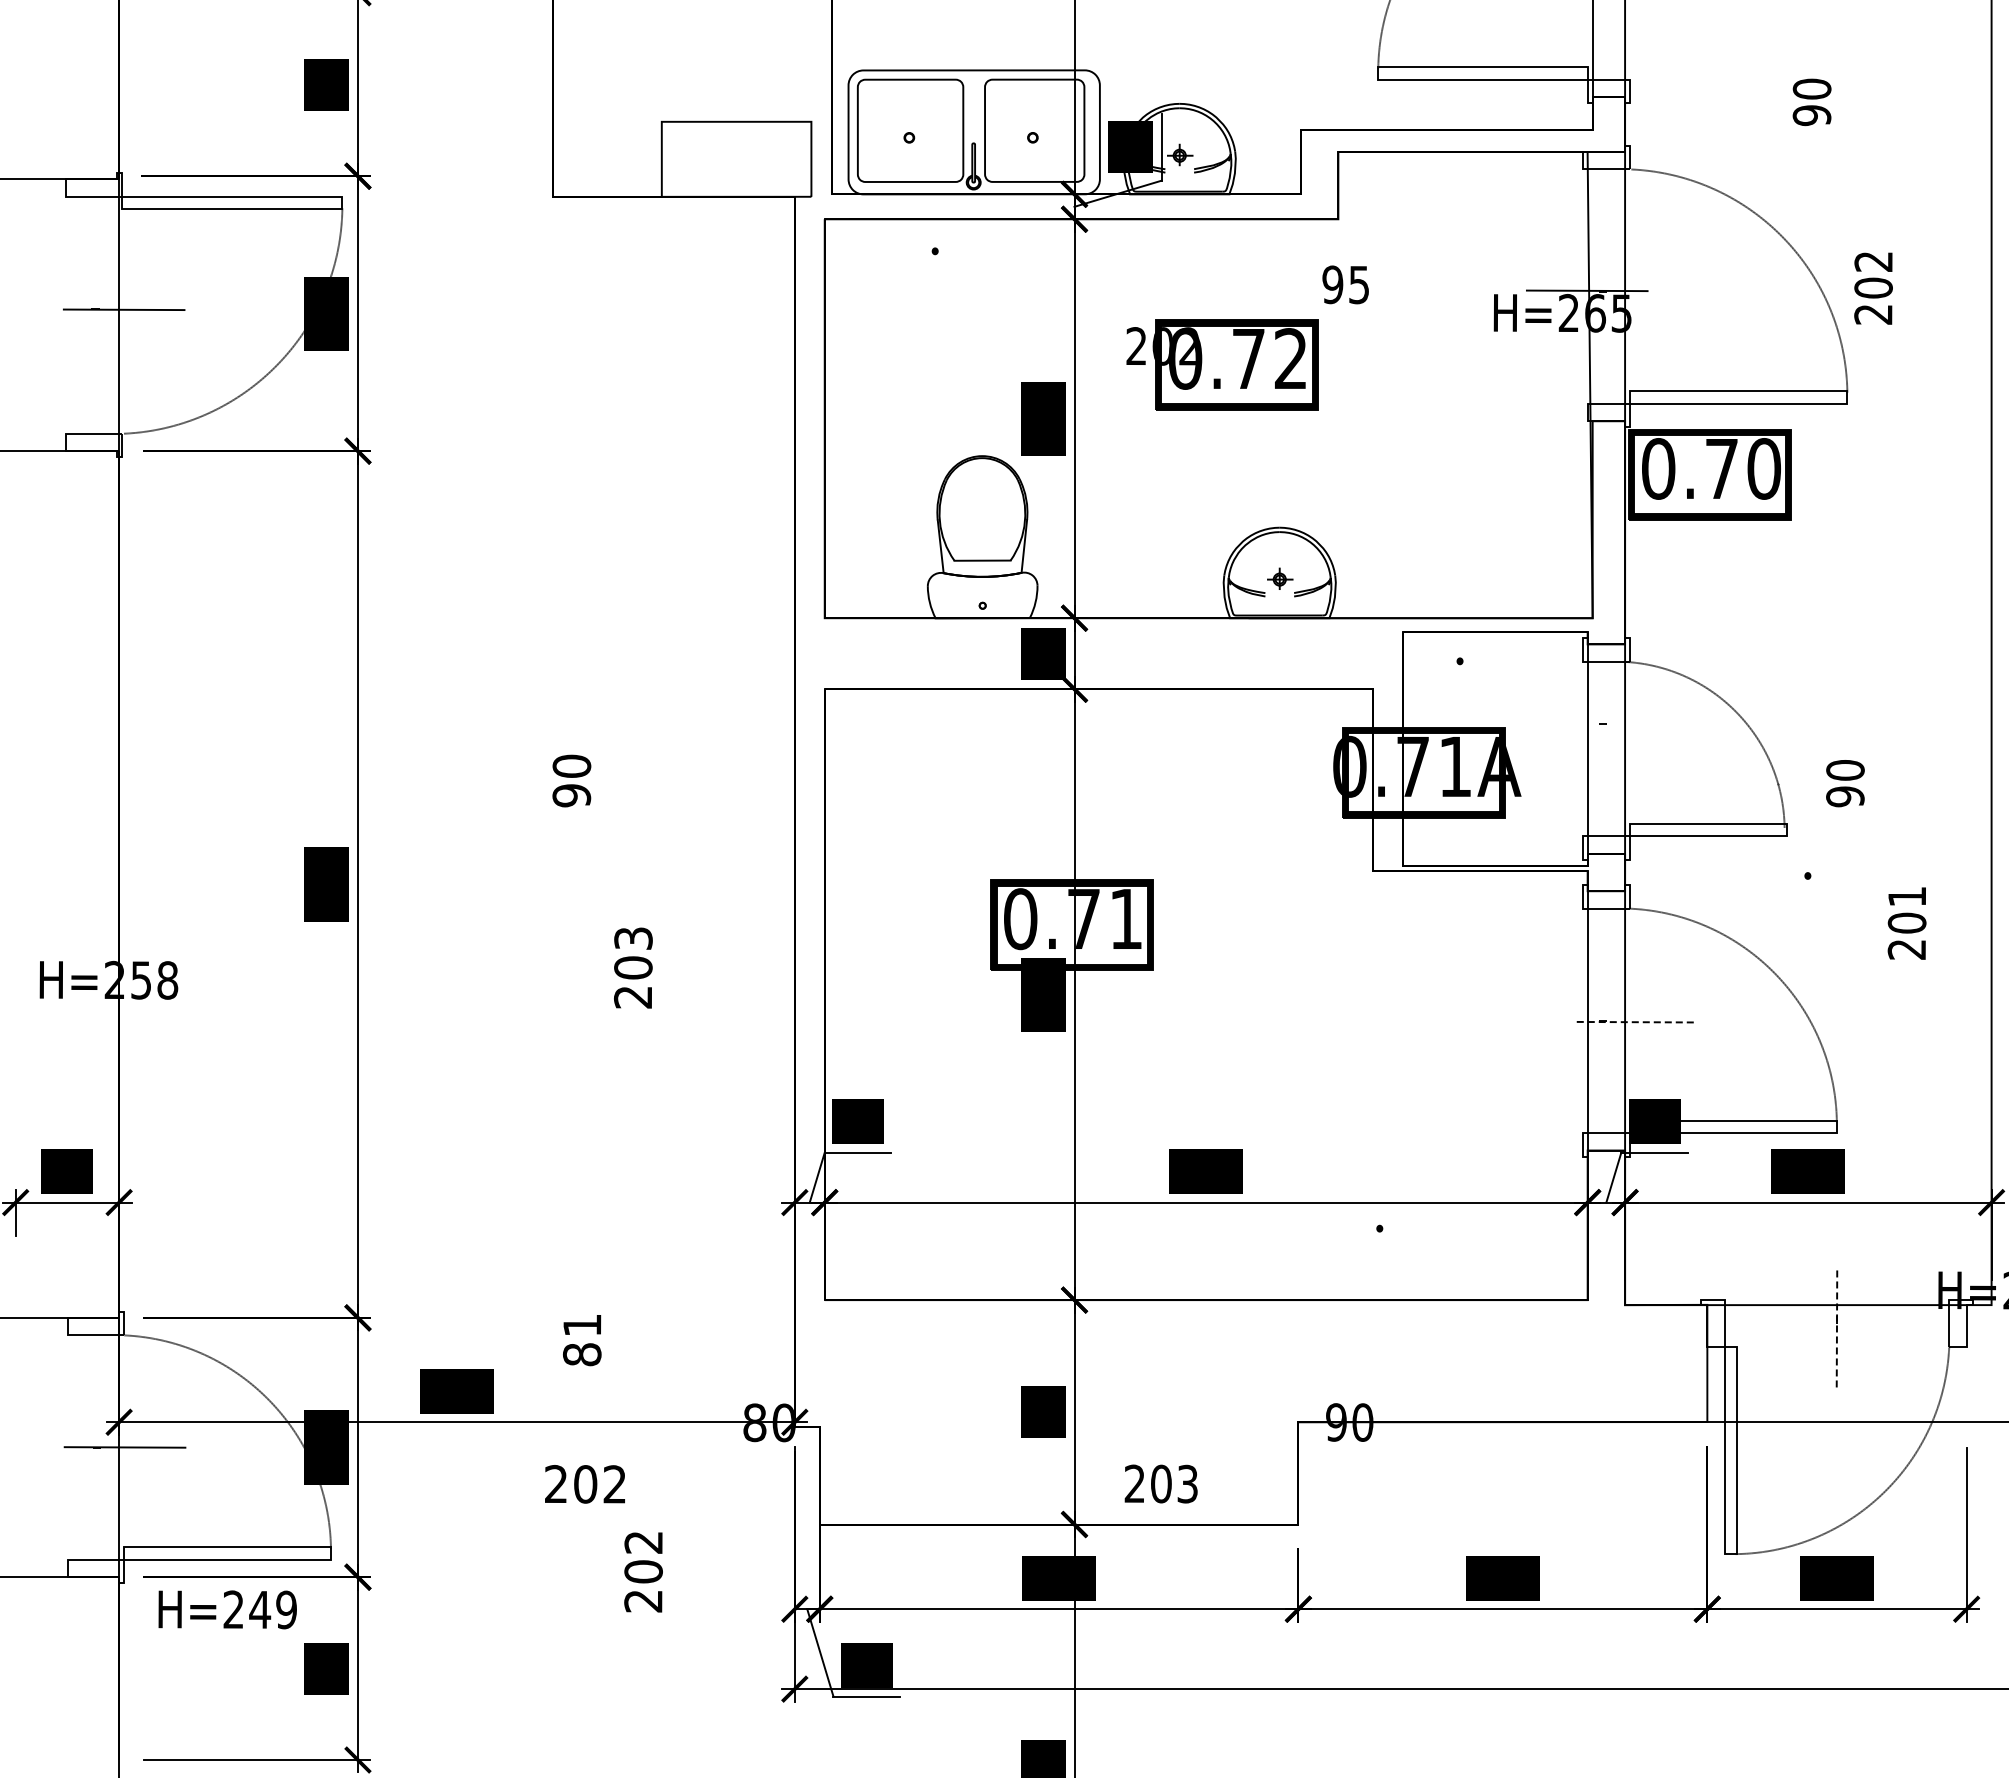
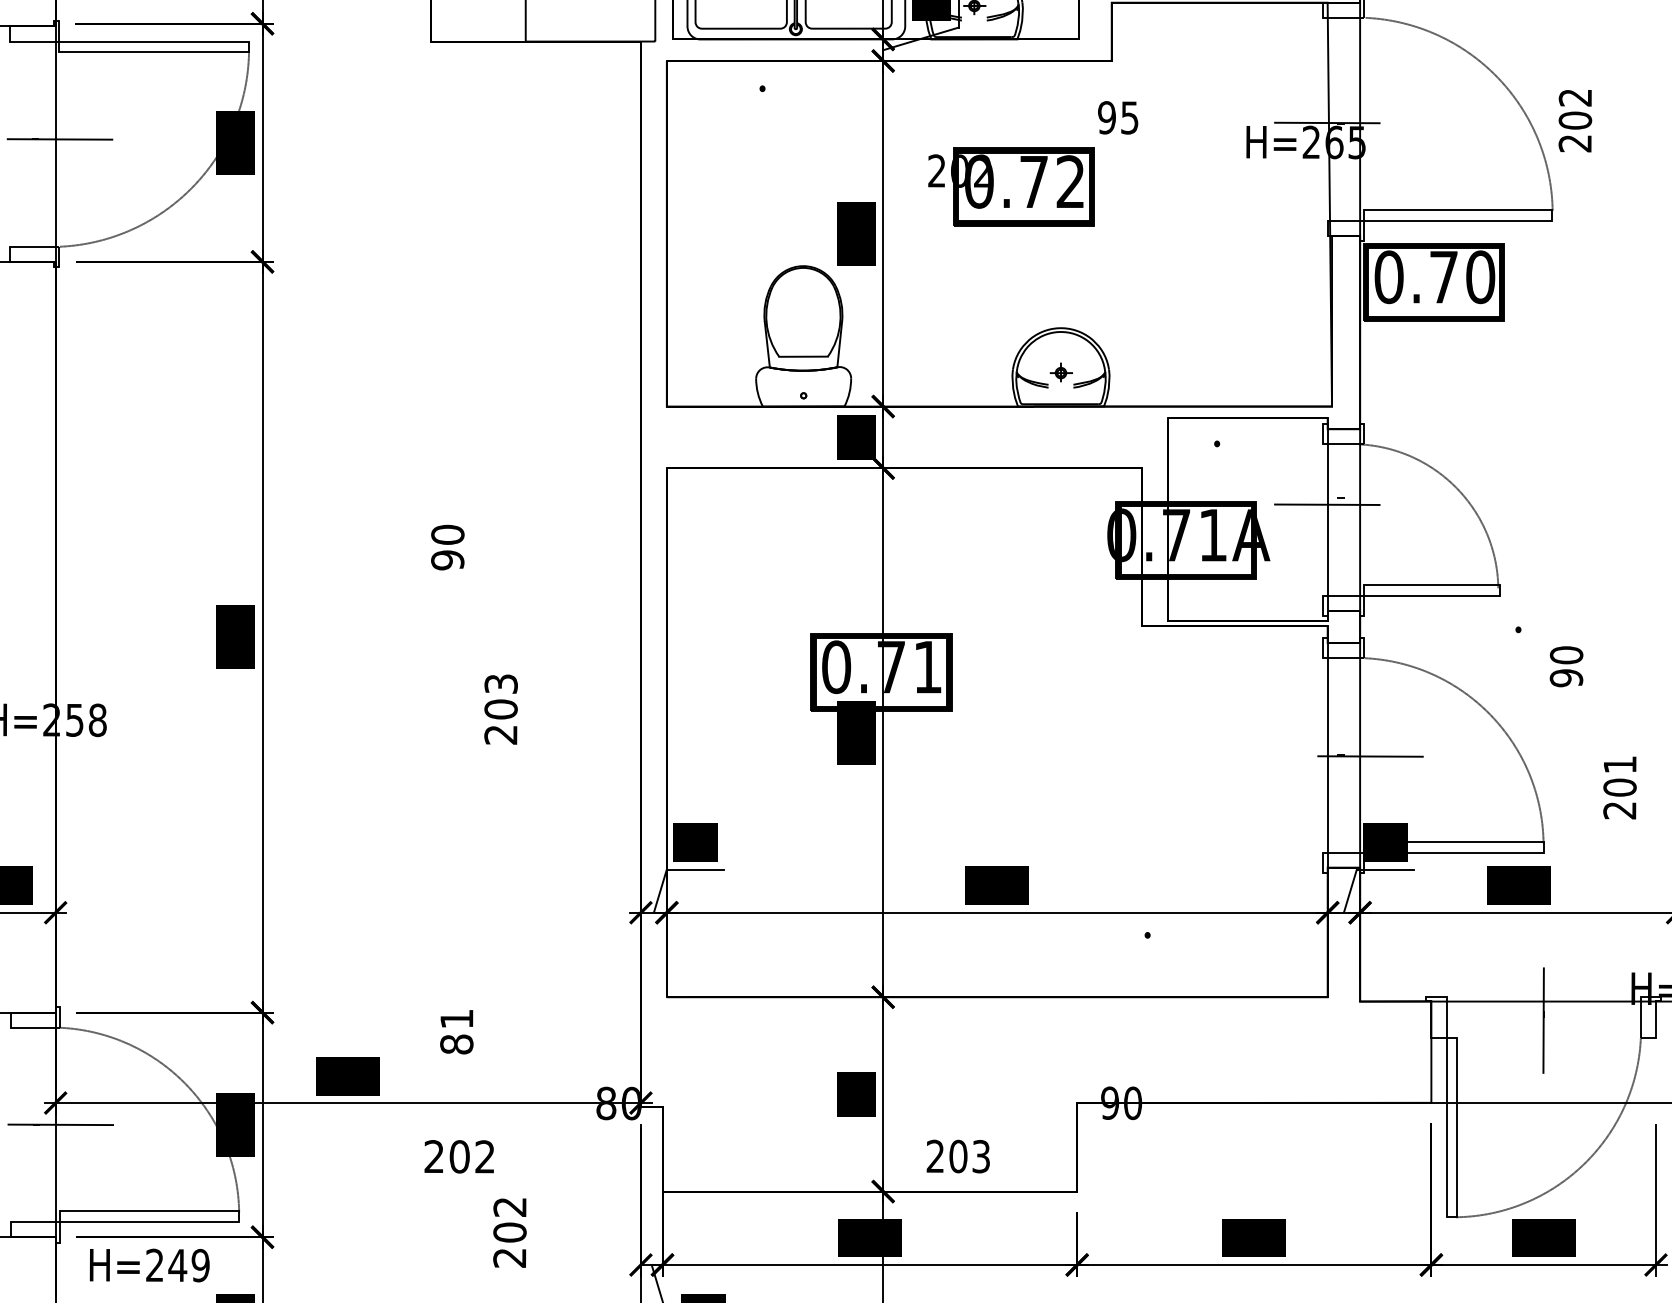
line: (1586, 731) -> (1326, 504), added
text: (1876, 859) -> (1593, 732), moved
line: (1637, 1022) -> (1370, 756), dashed -> solid
line: (1836, 1326) -> (1543, 1020), dashed -> solid

